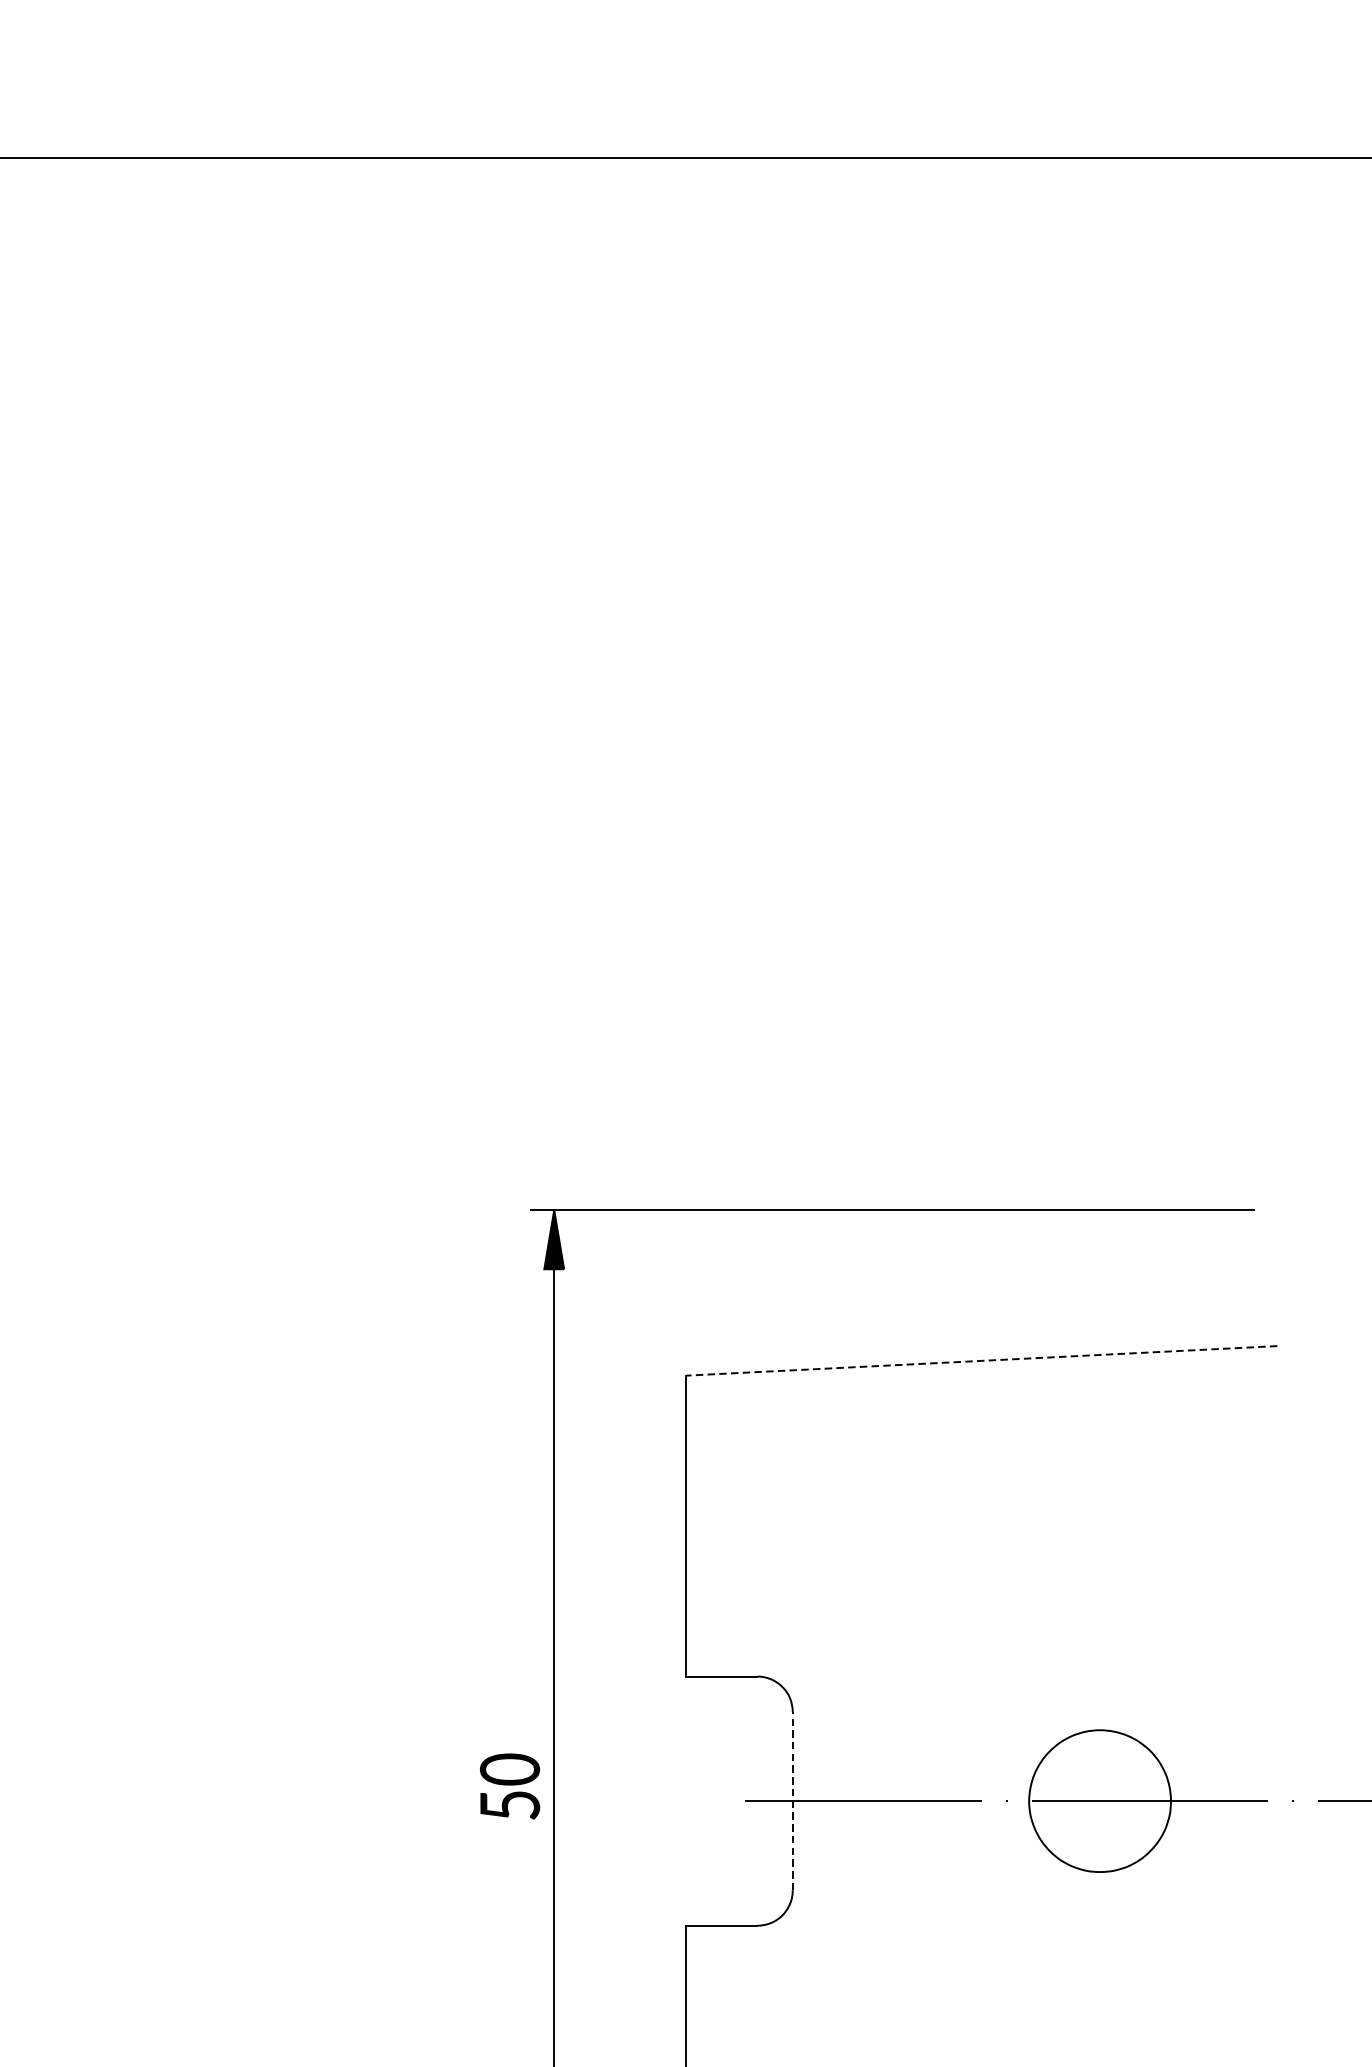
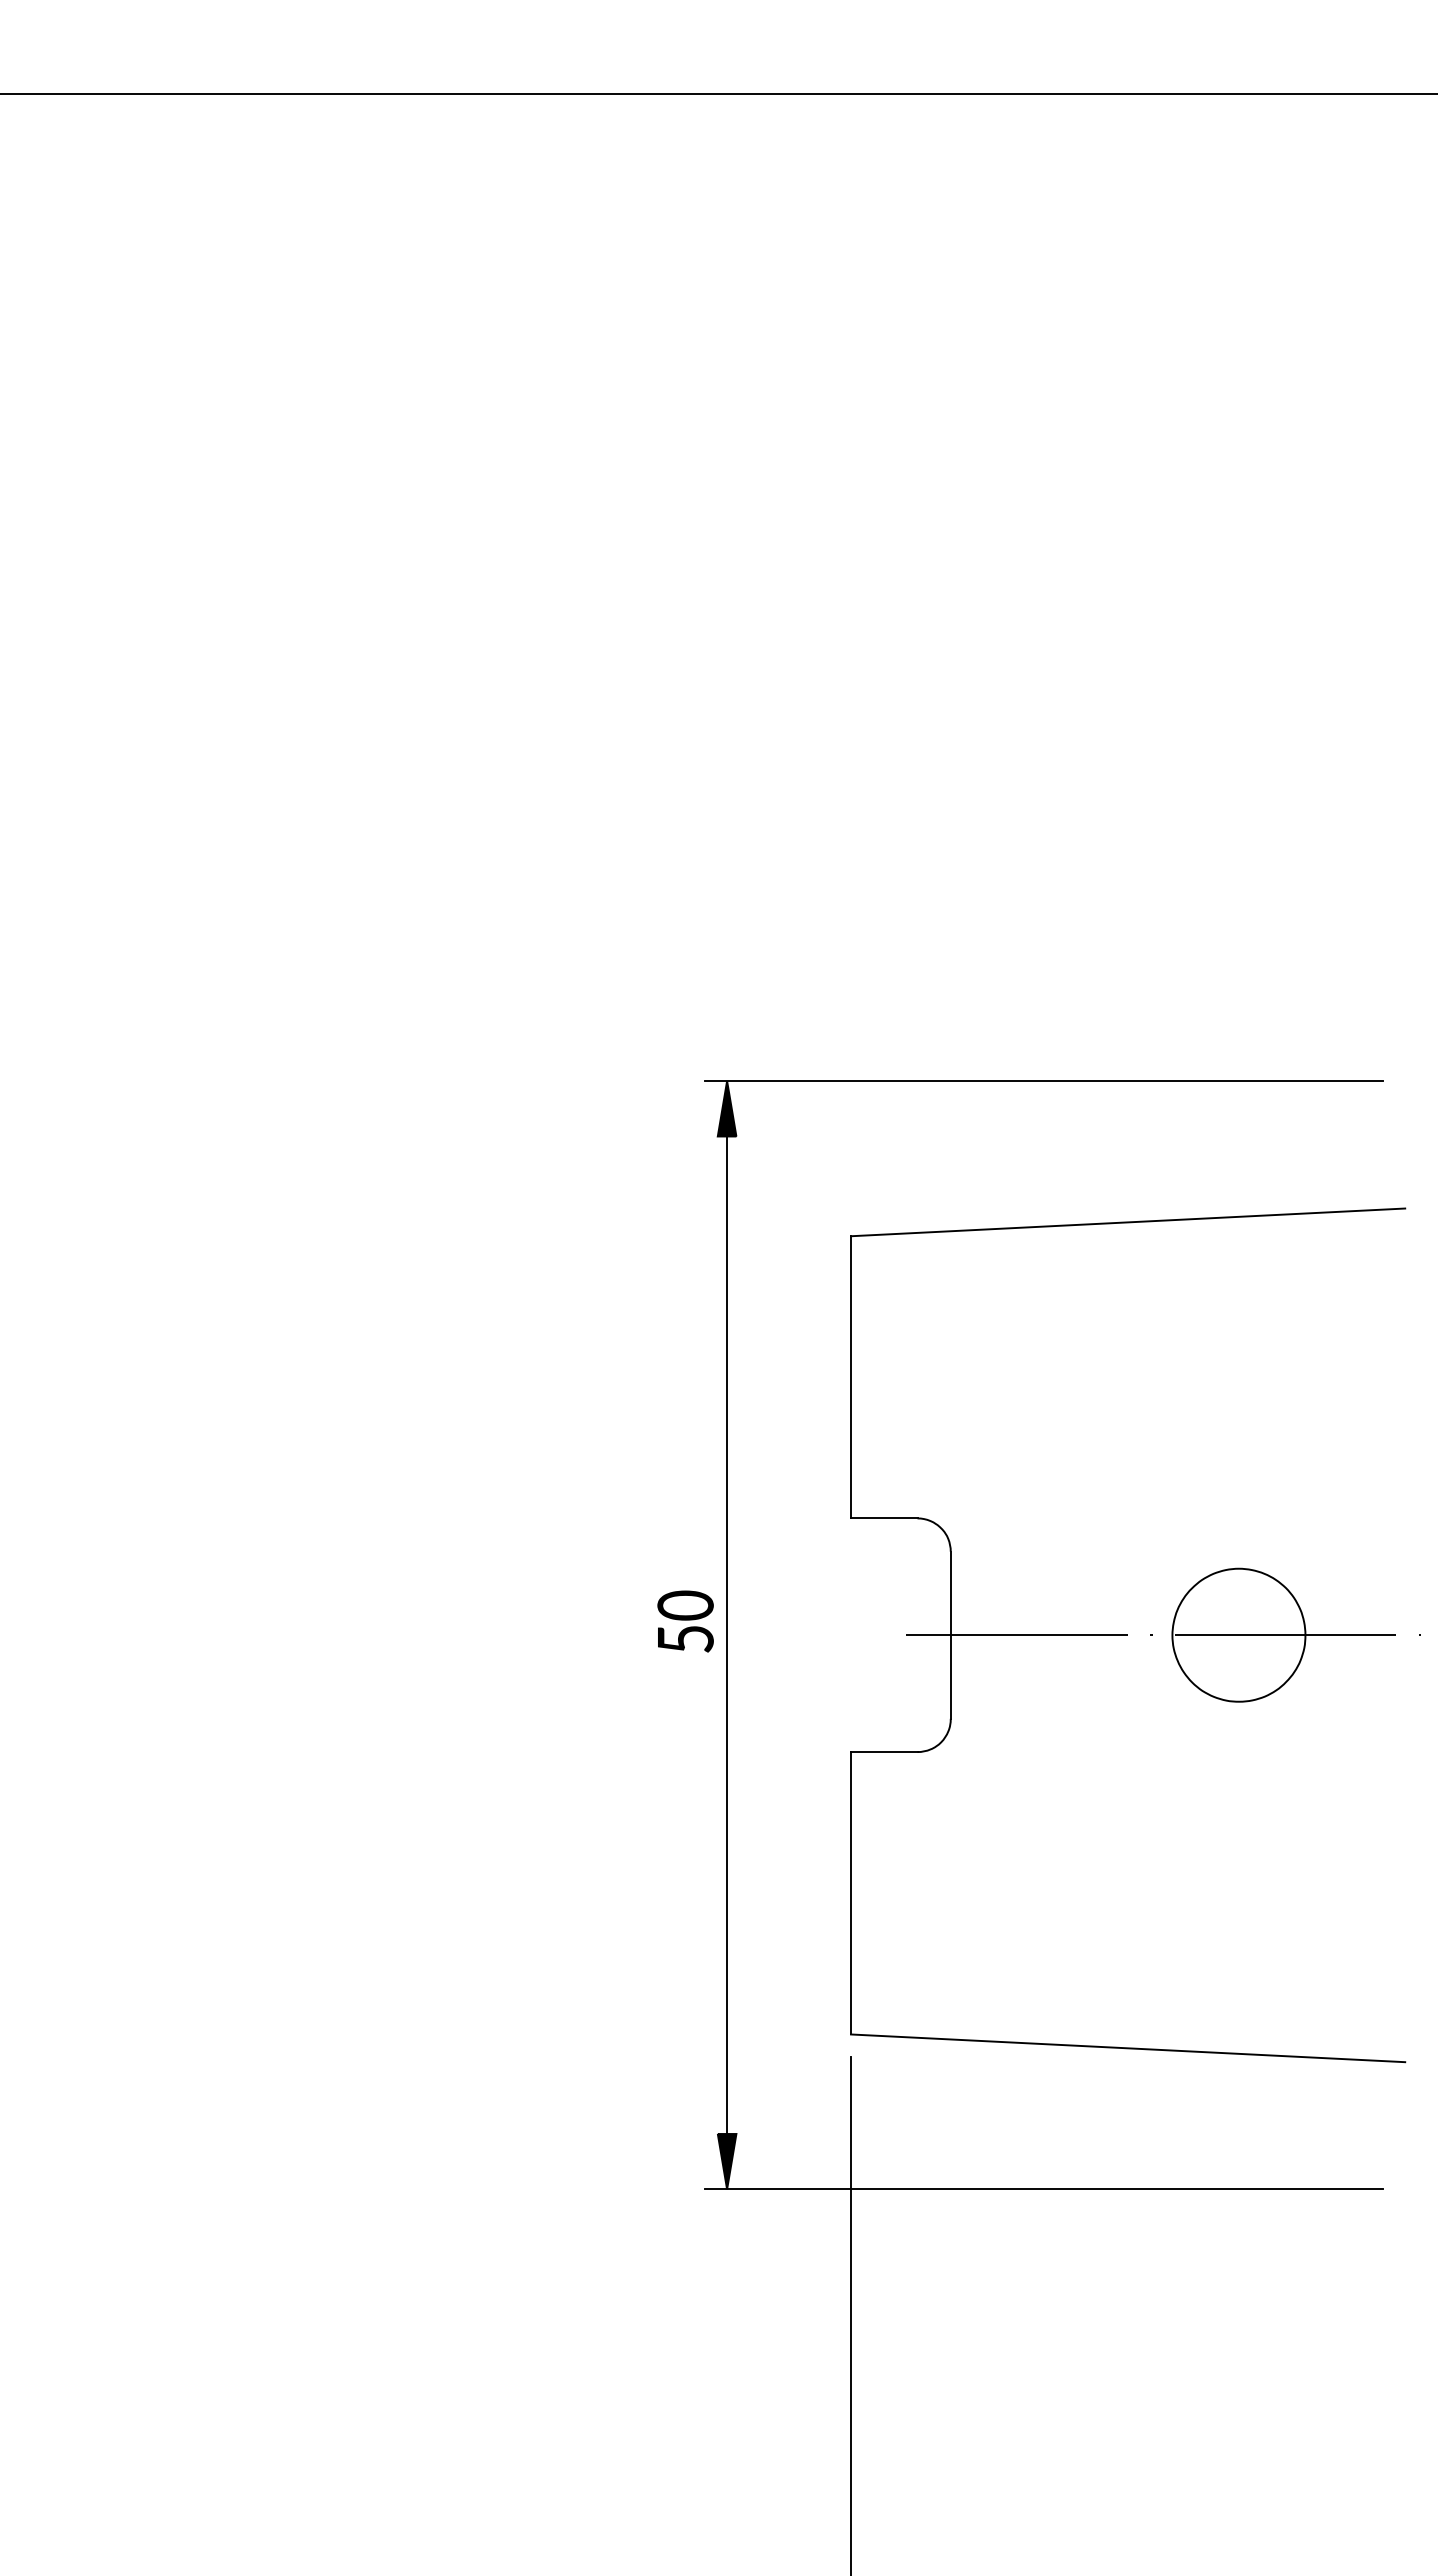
line: (981, 1360) -> (1127, 1222), dashed -> solid
line: (792, 1801) -> (950, 1635), dashed -> solid

